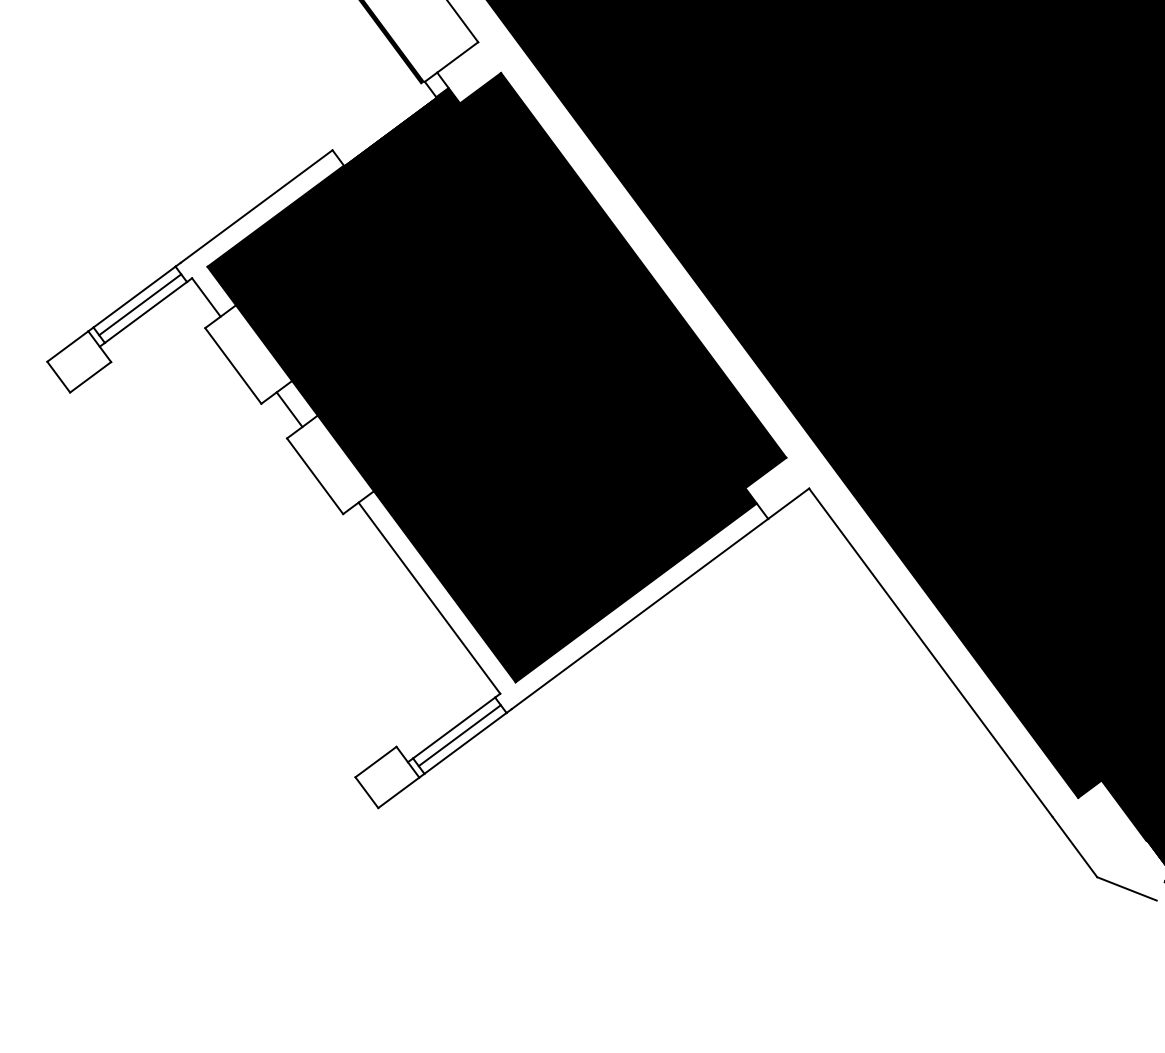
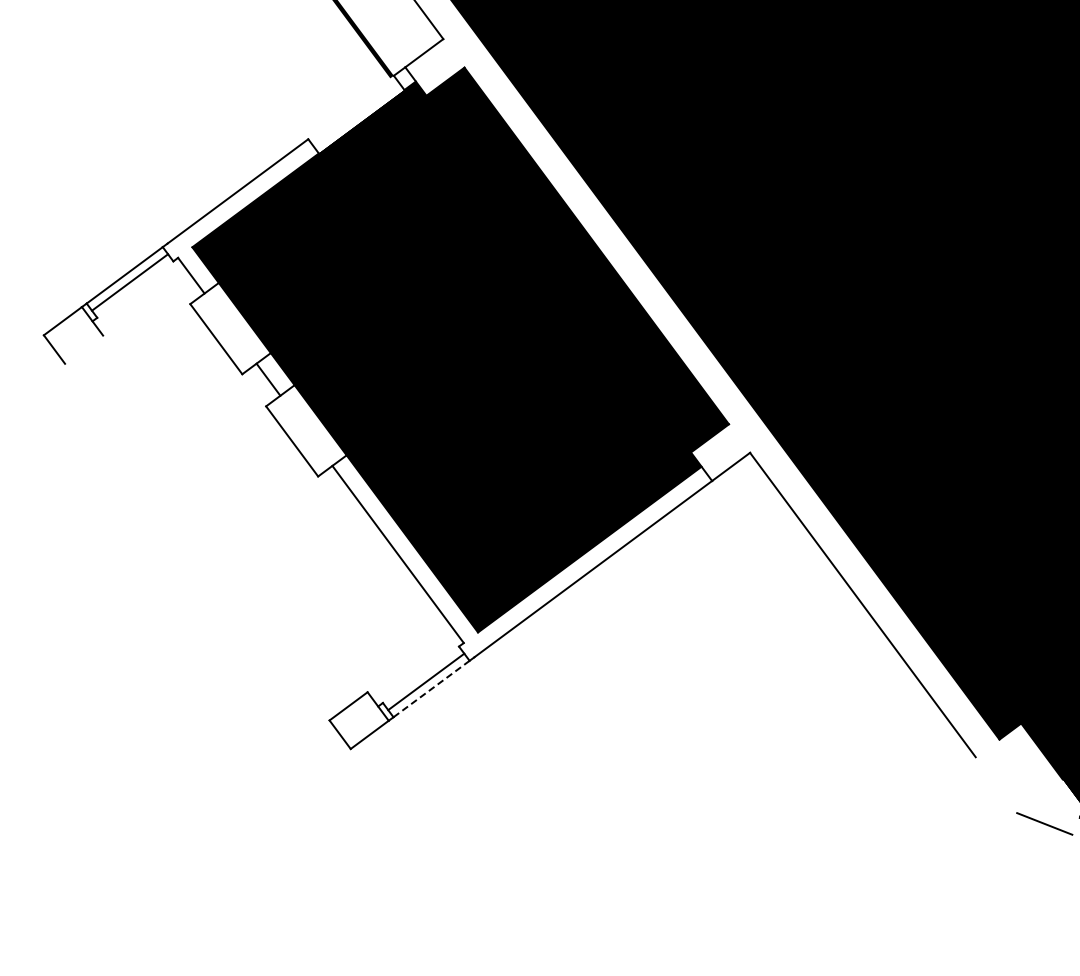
line: (146, 312) -> (135, 289), removed
line: (91, 377) -> (84, 349), removed
line: (453, 727) -> (420, 674), removed
line: (465, 742) -> (431, 688), solid -> dashed
line: (1074, 847) -> (996, 785), removed

